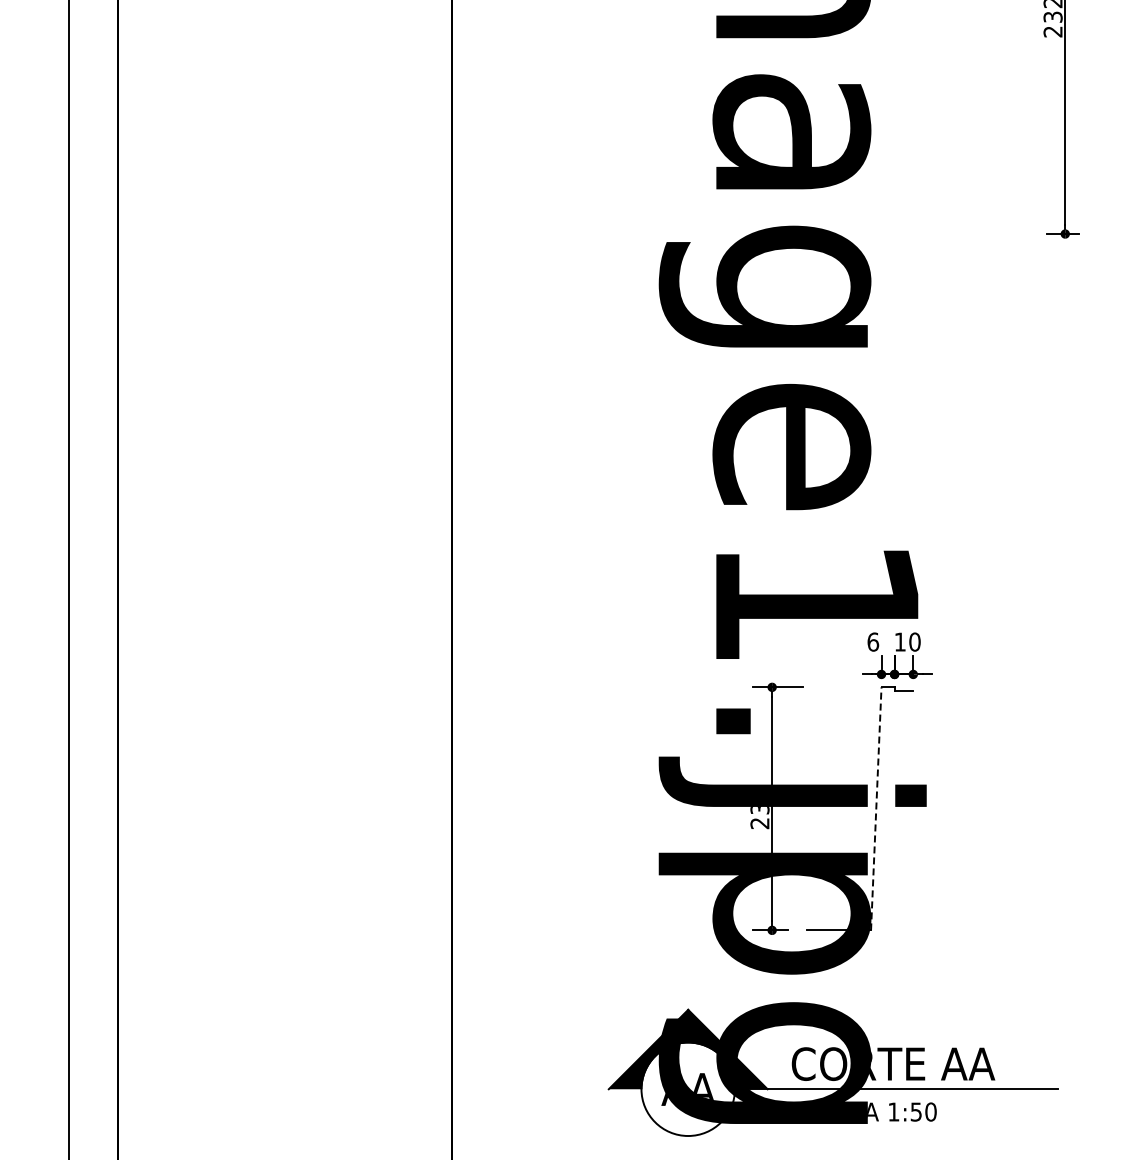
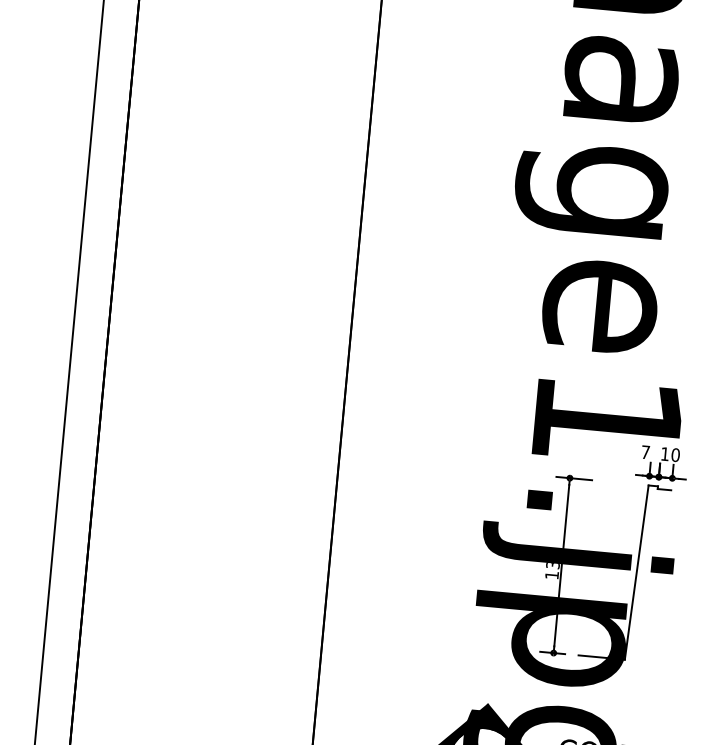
text: (873, 641) -> (645, 451), 6 -> 7
line: (876, 808) -> (636, 572), dashed -> solid
text: (759, 823) -> (551, 575), 230 -> 130

